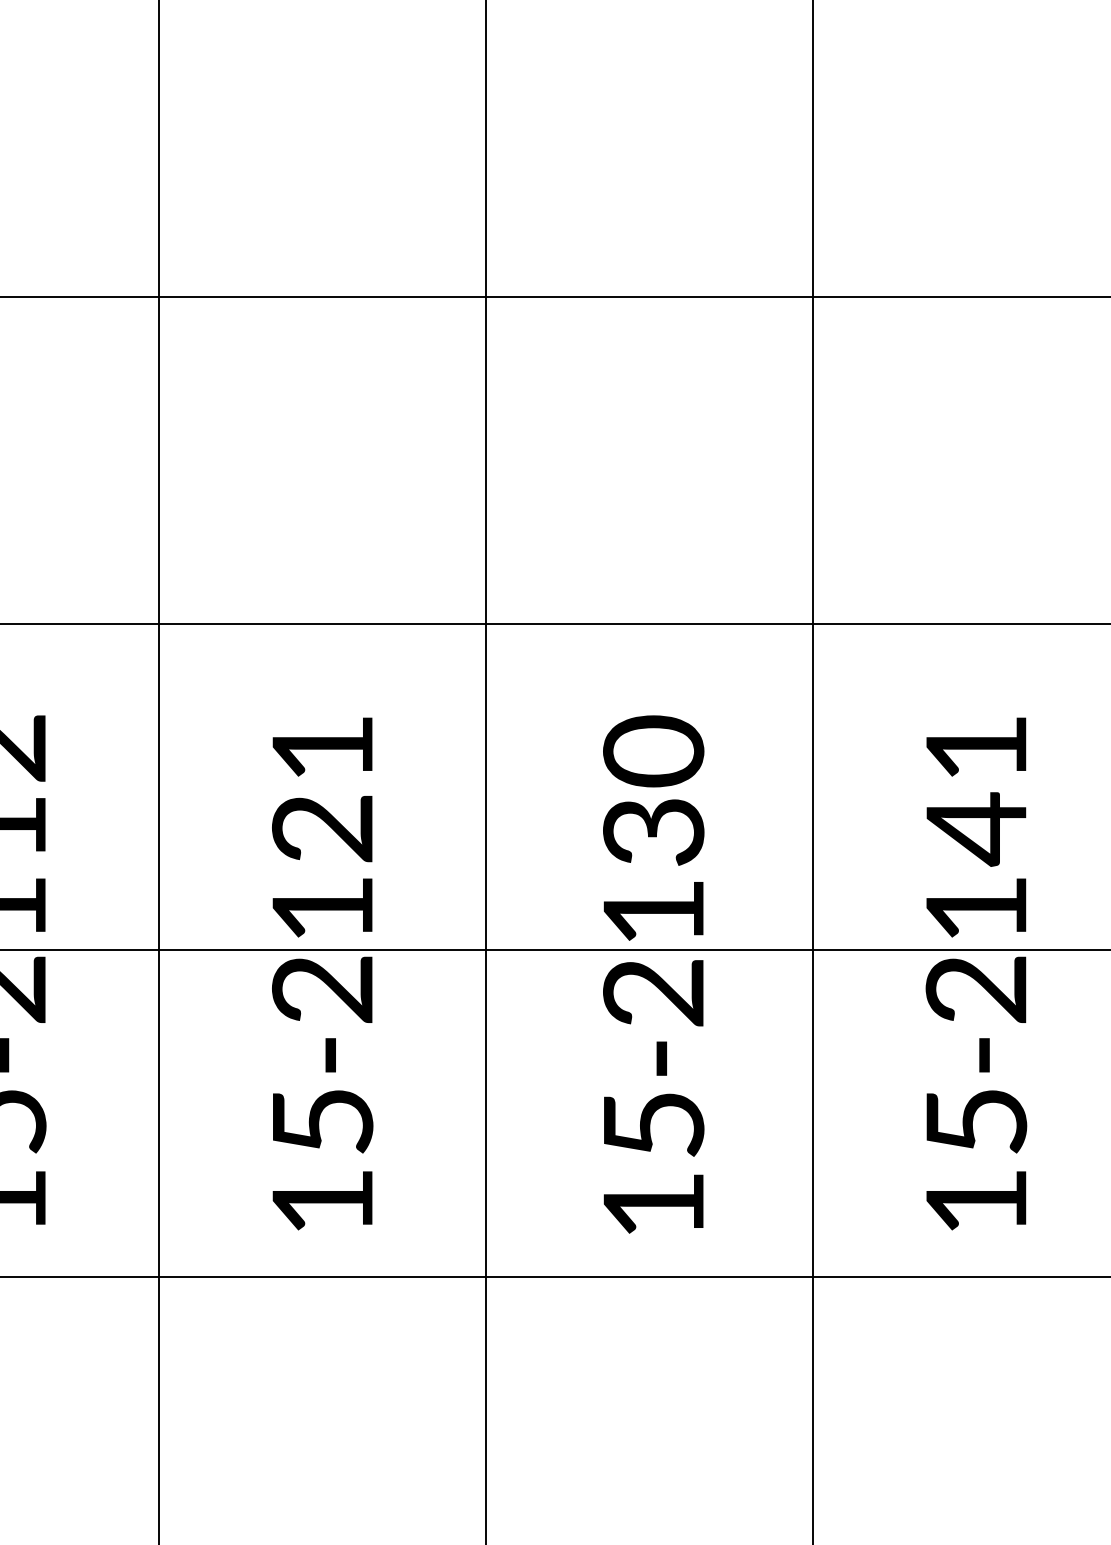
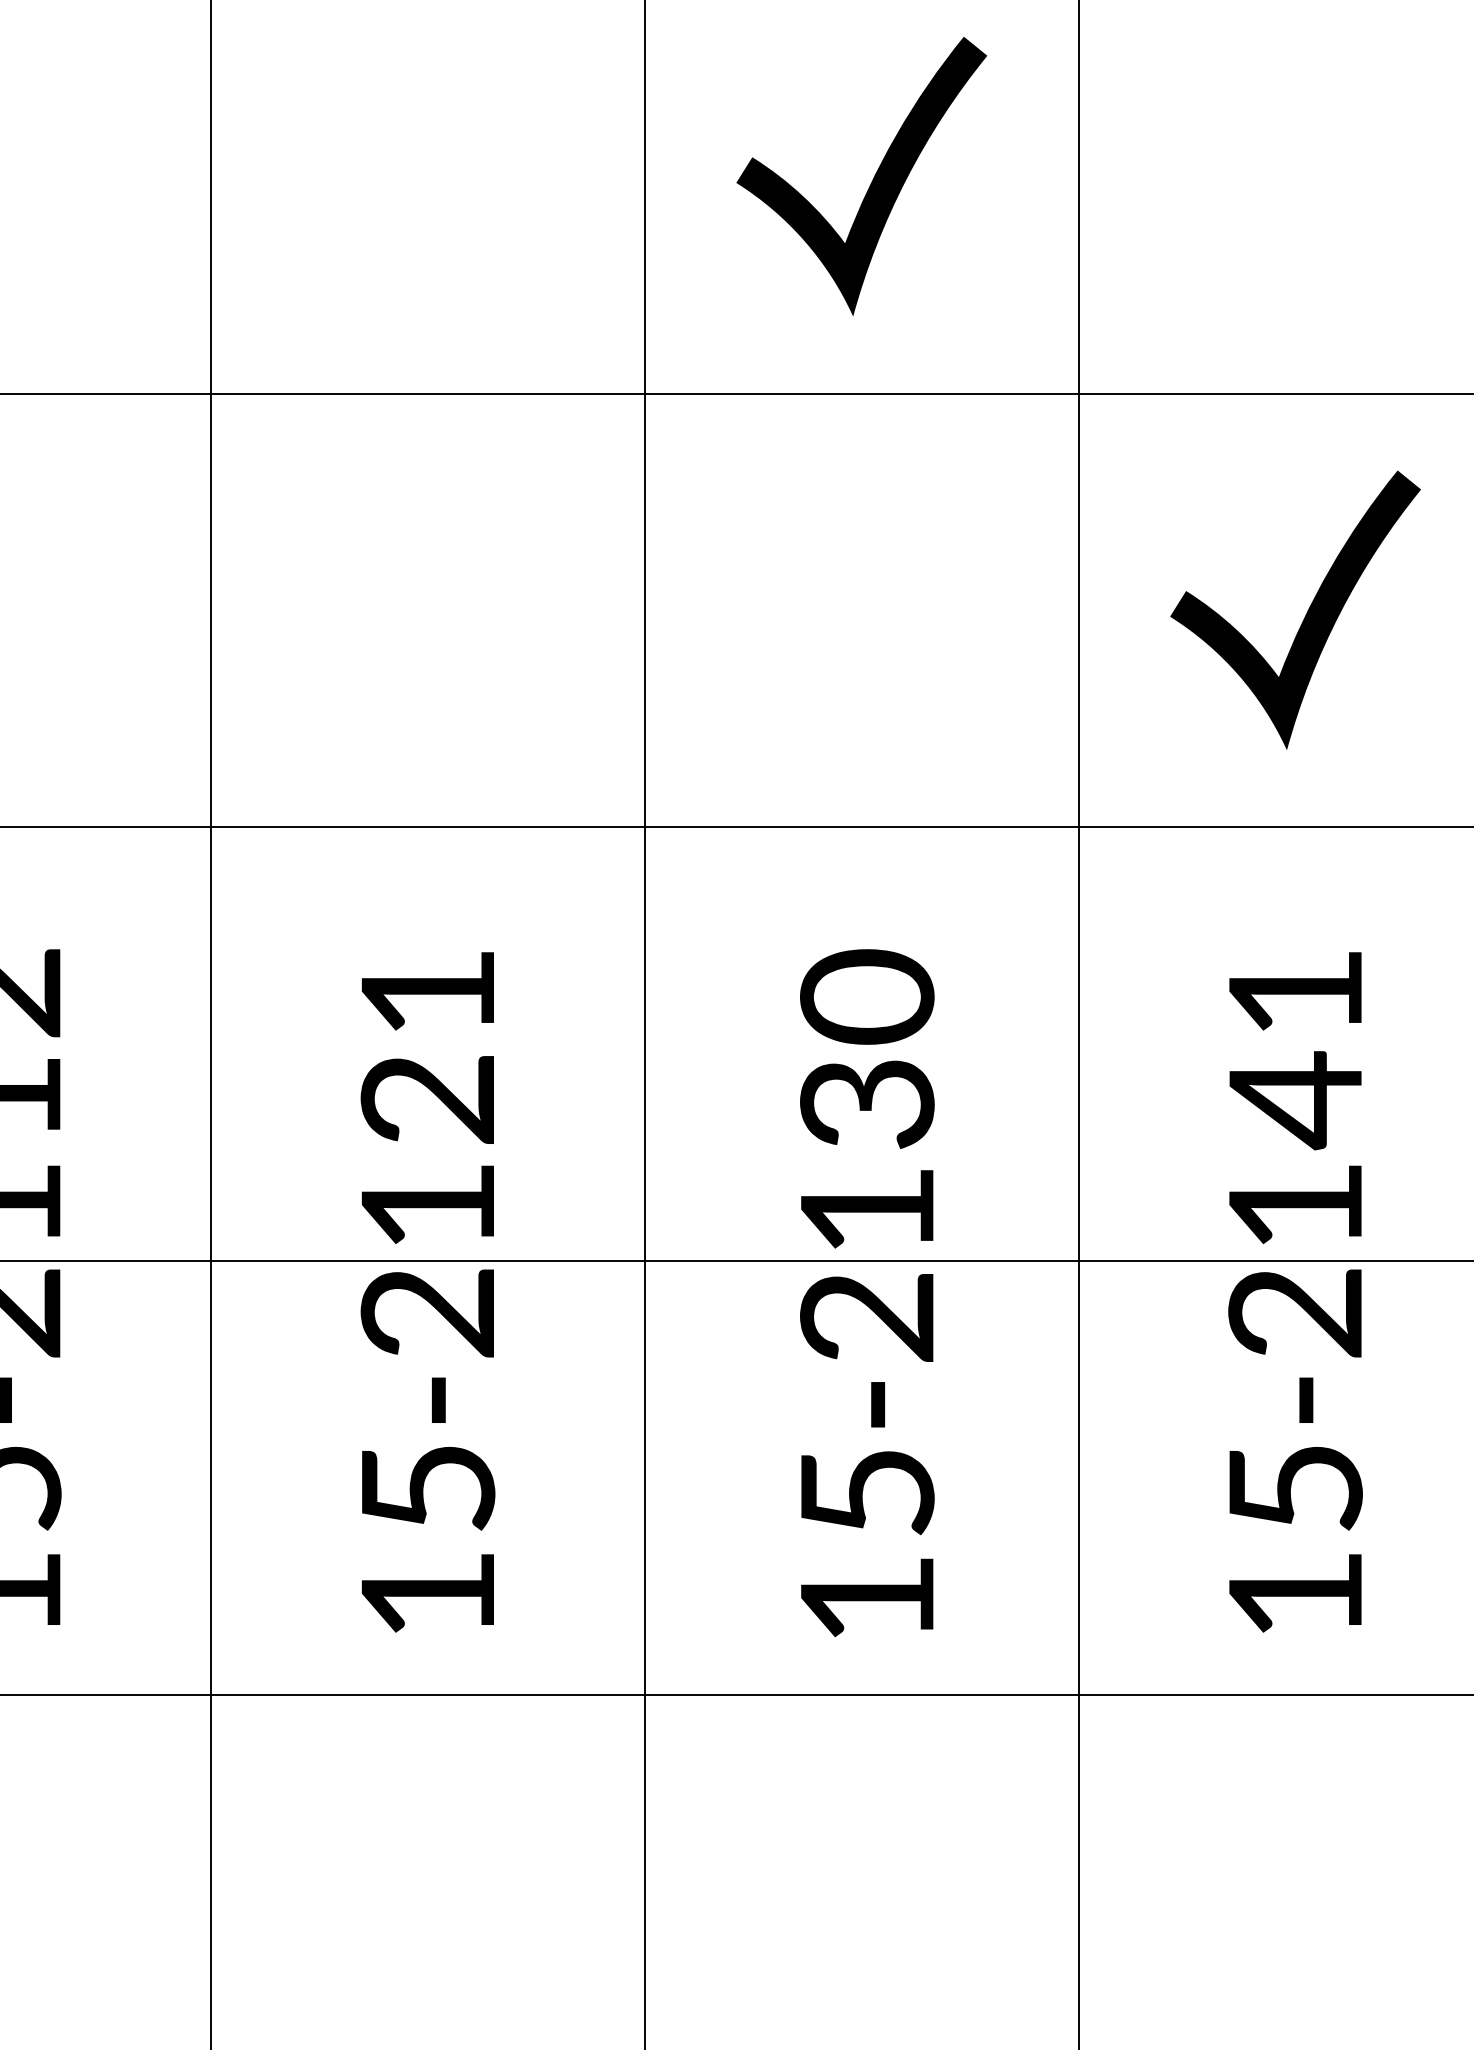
part: (657, 135) -> (872, 179), added
fill: (976, 459) -> (1295, 609), added

